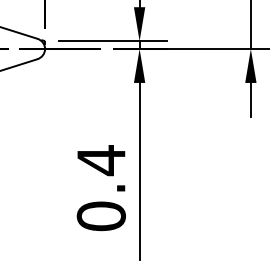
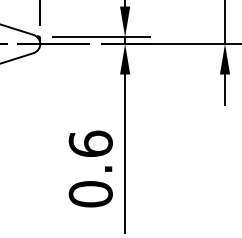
text: (101, 160) -> (90, 144), 0.4 -> 0.6

